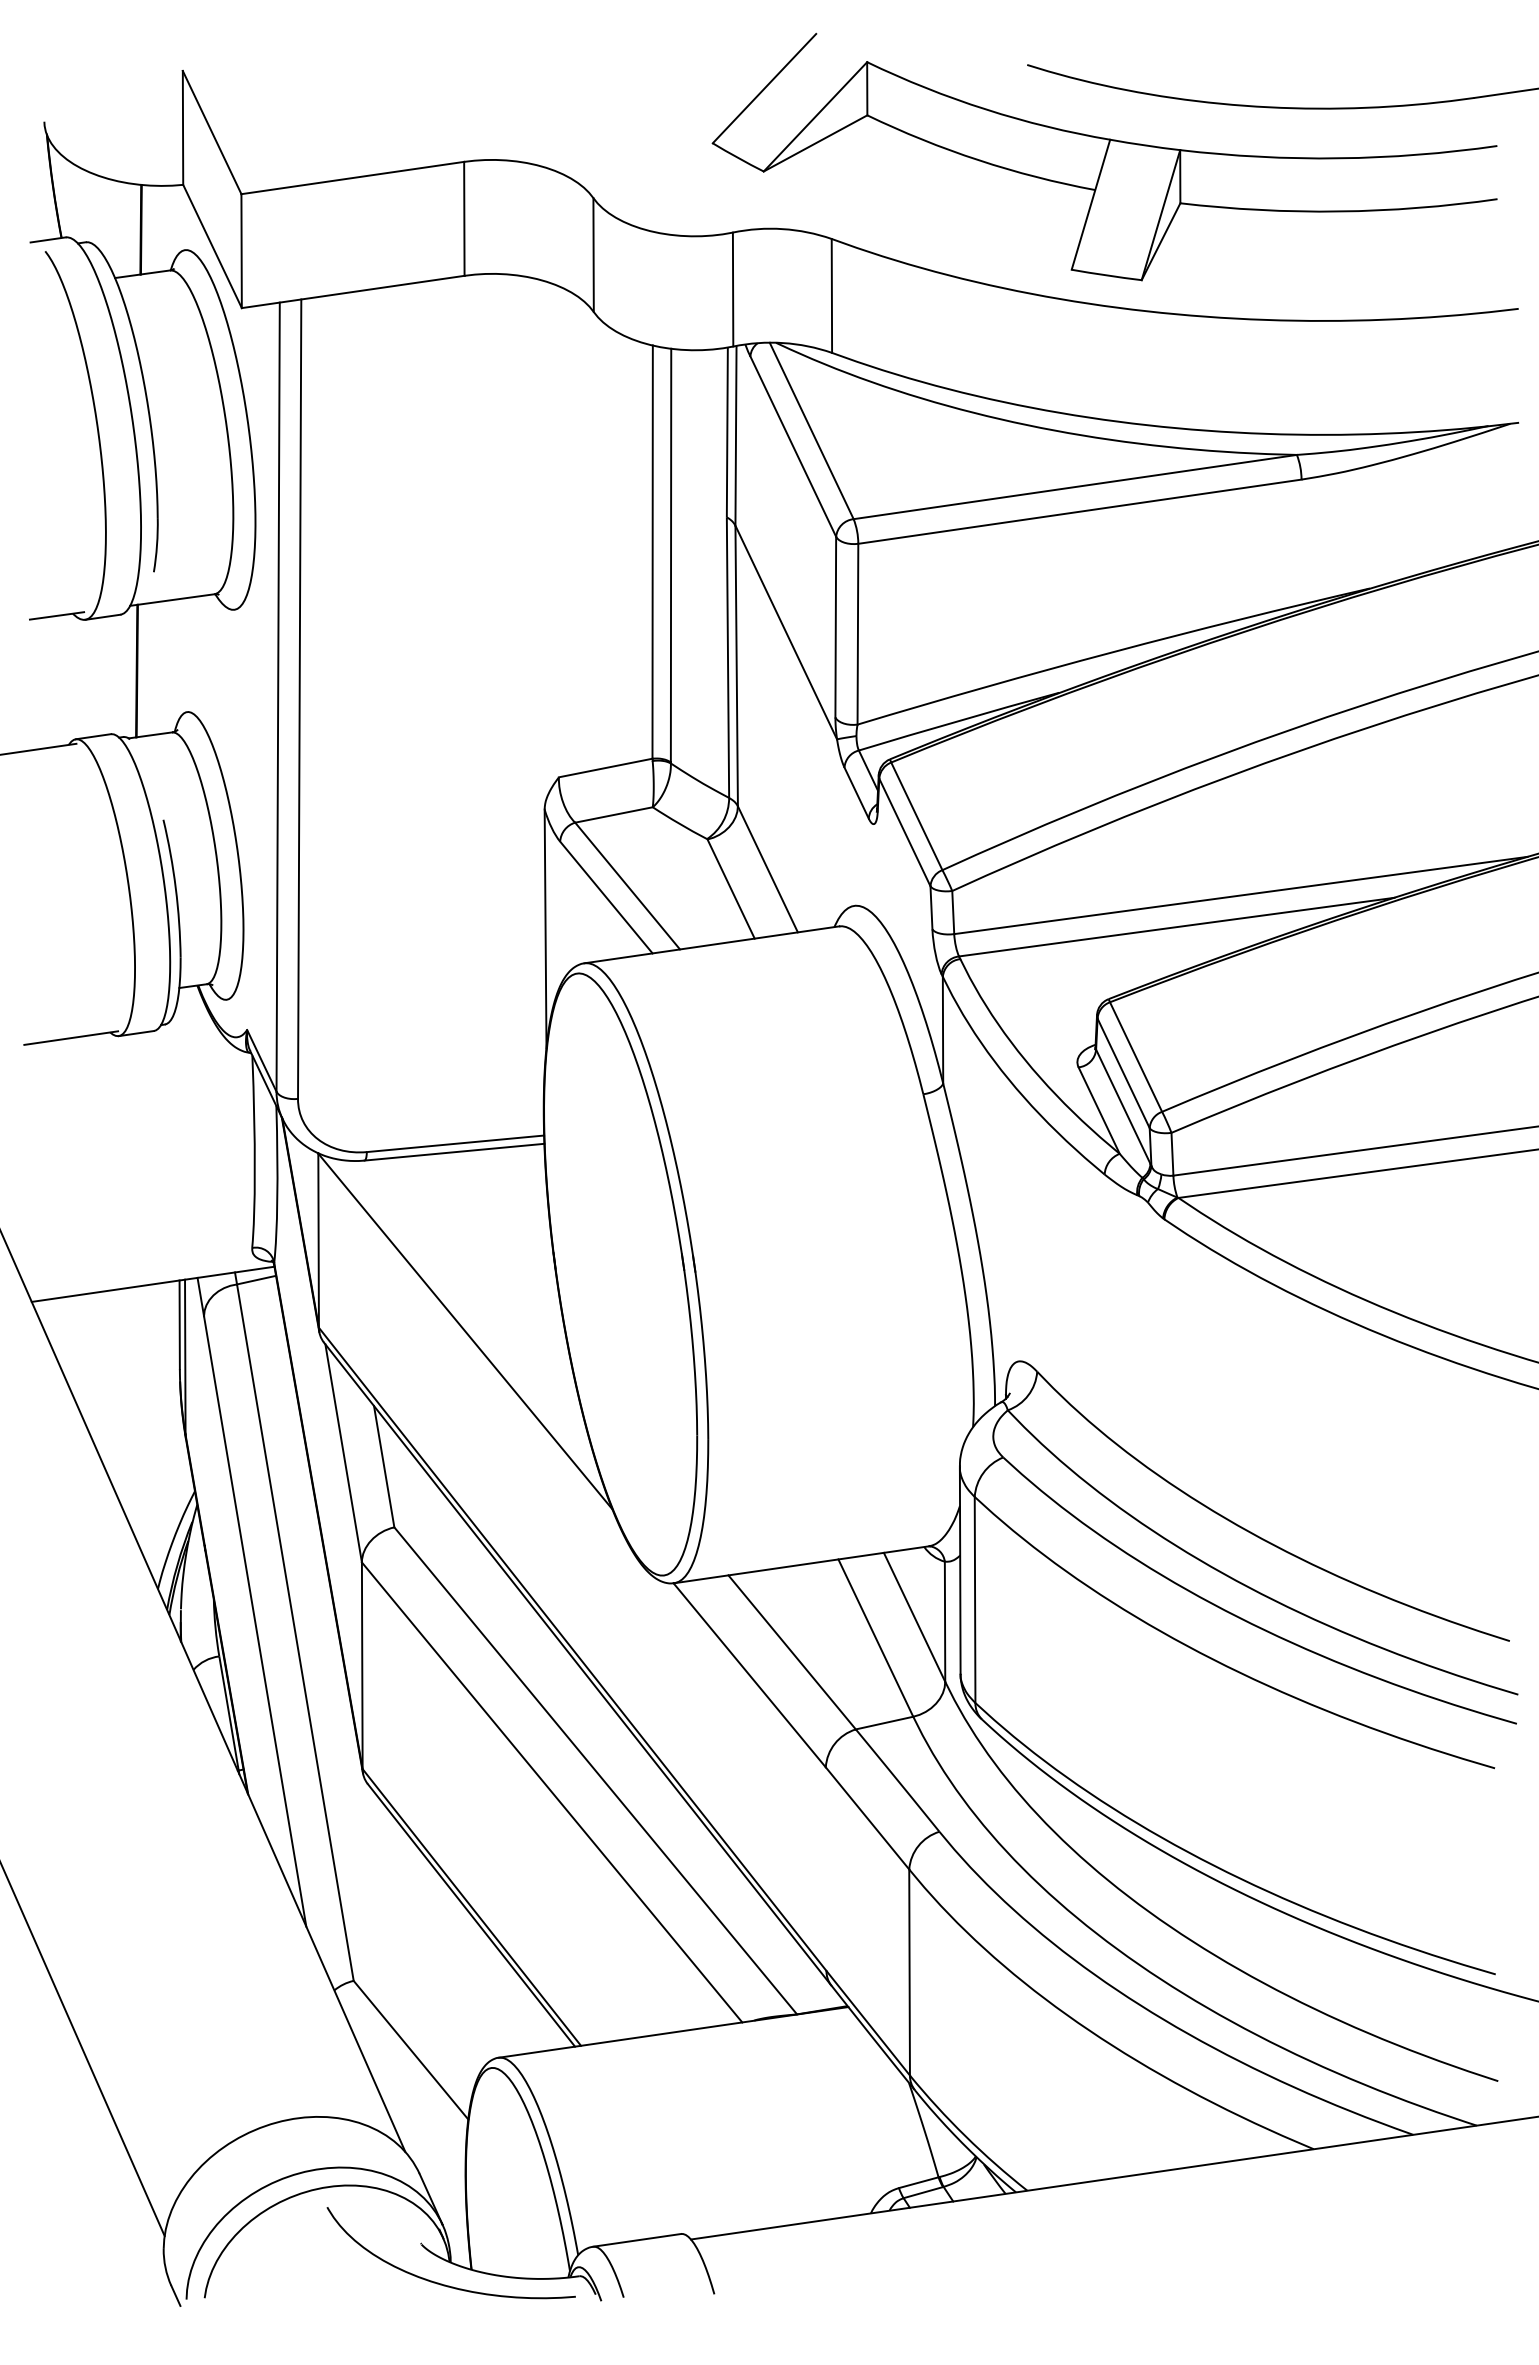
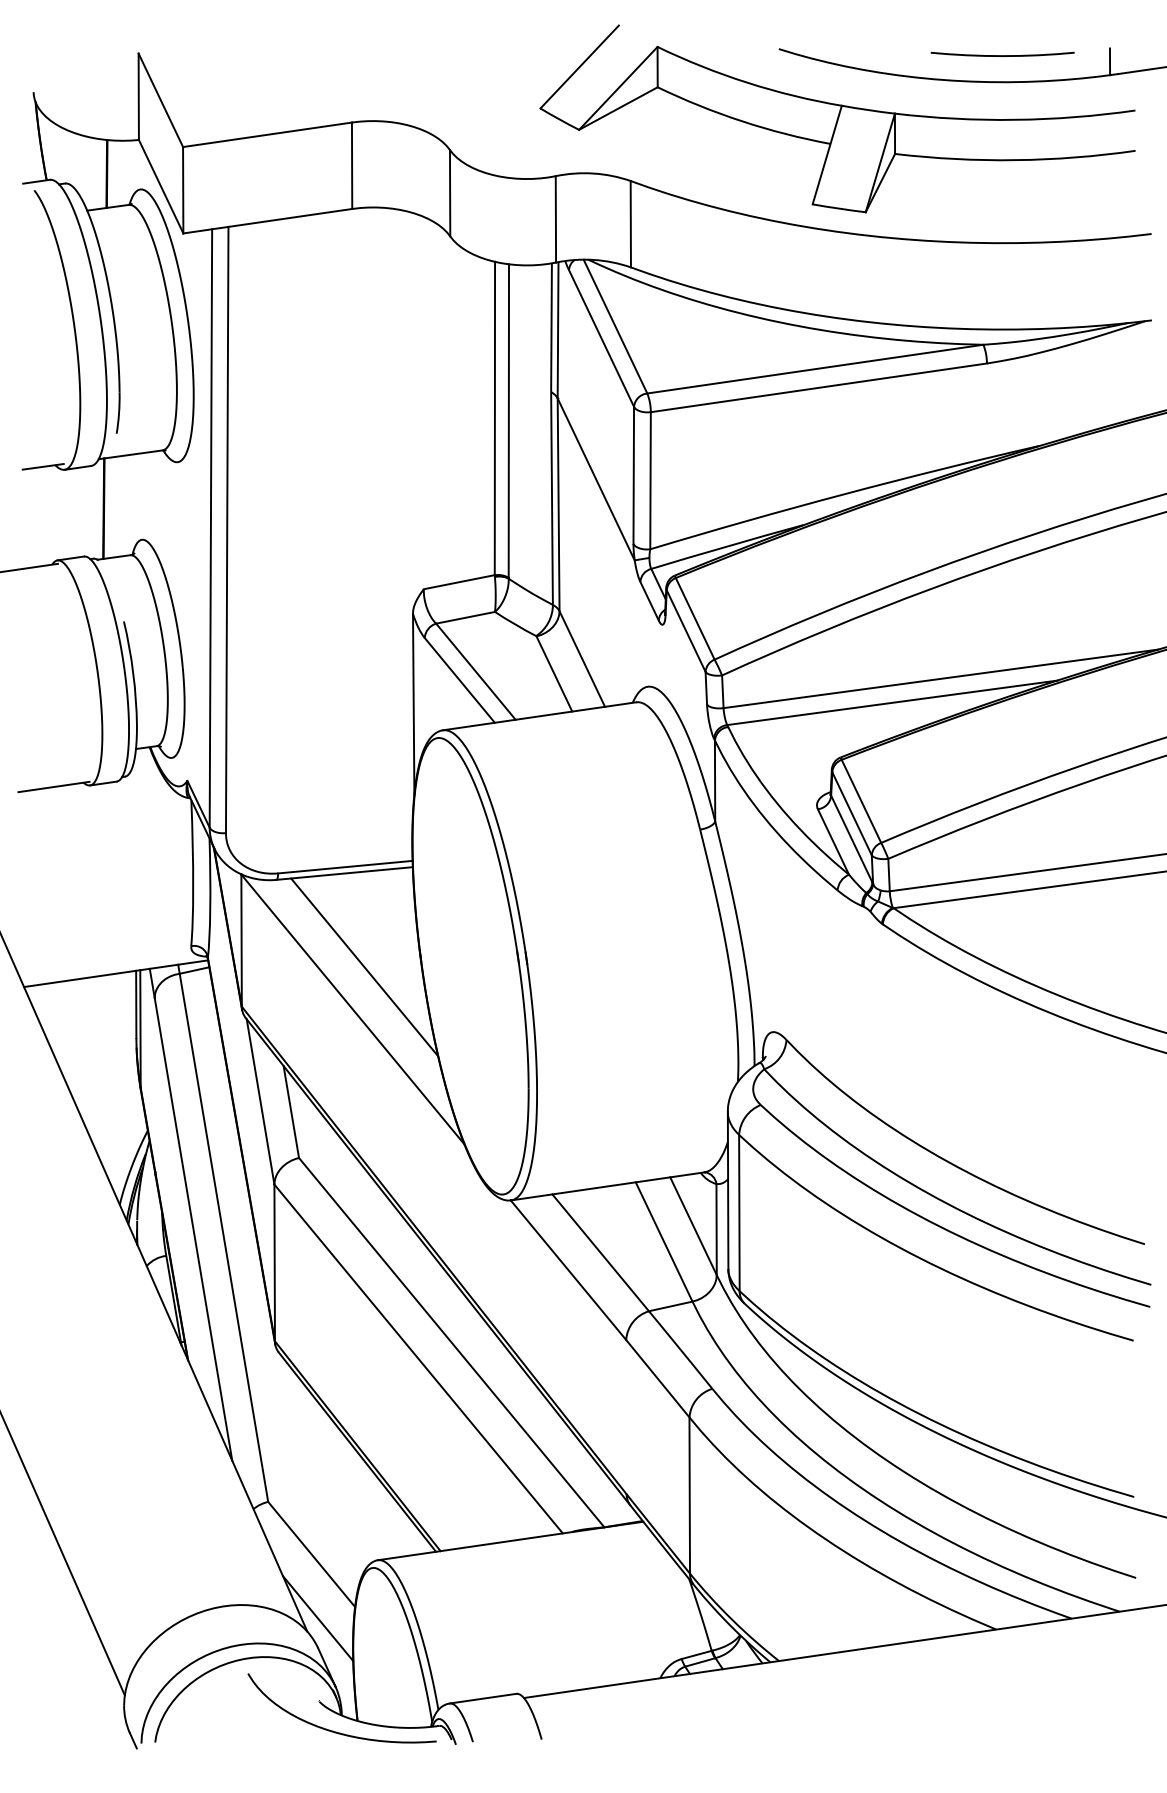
curve: (1322, 73) -> (1002, 55), added
line: (1463, 81) -> (1109, 61), added
line: (480, 1275) -> (364, 967), added
line: (419, 2134) -> (318, 1618), added

